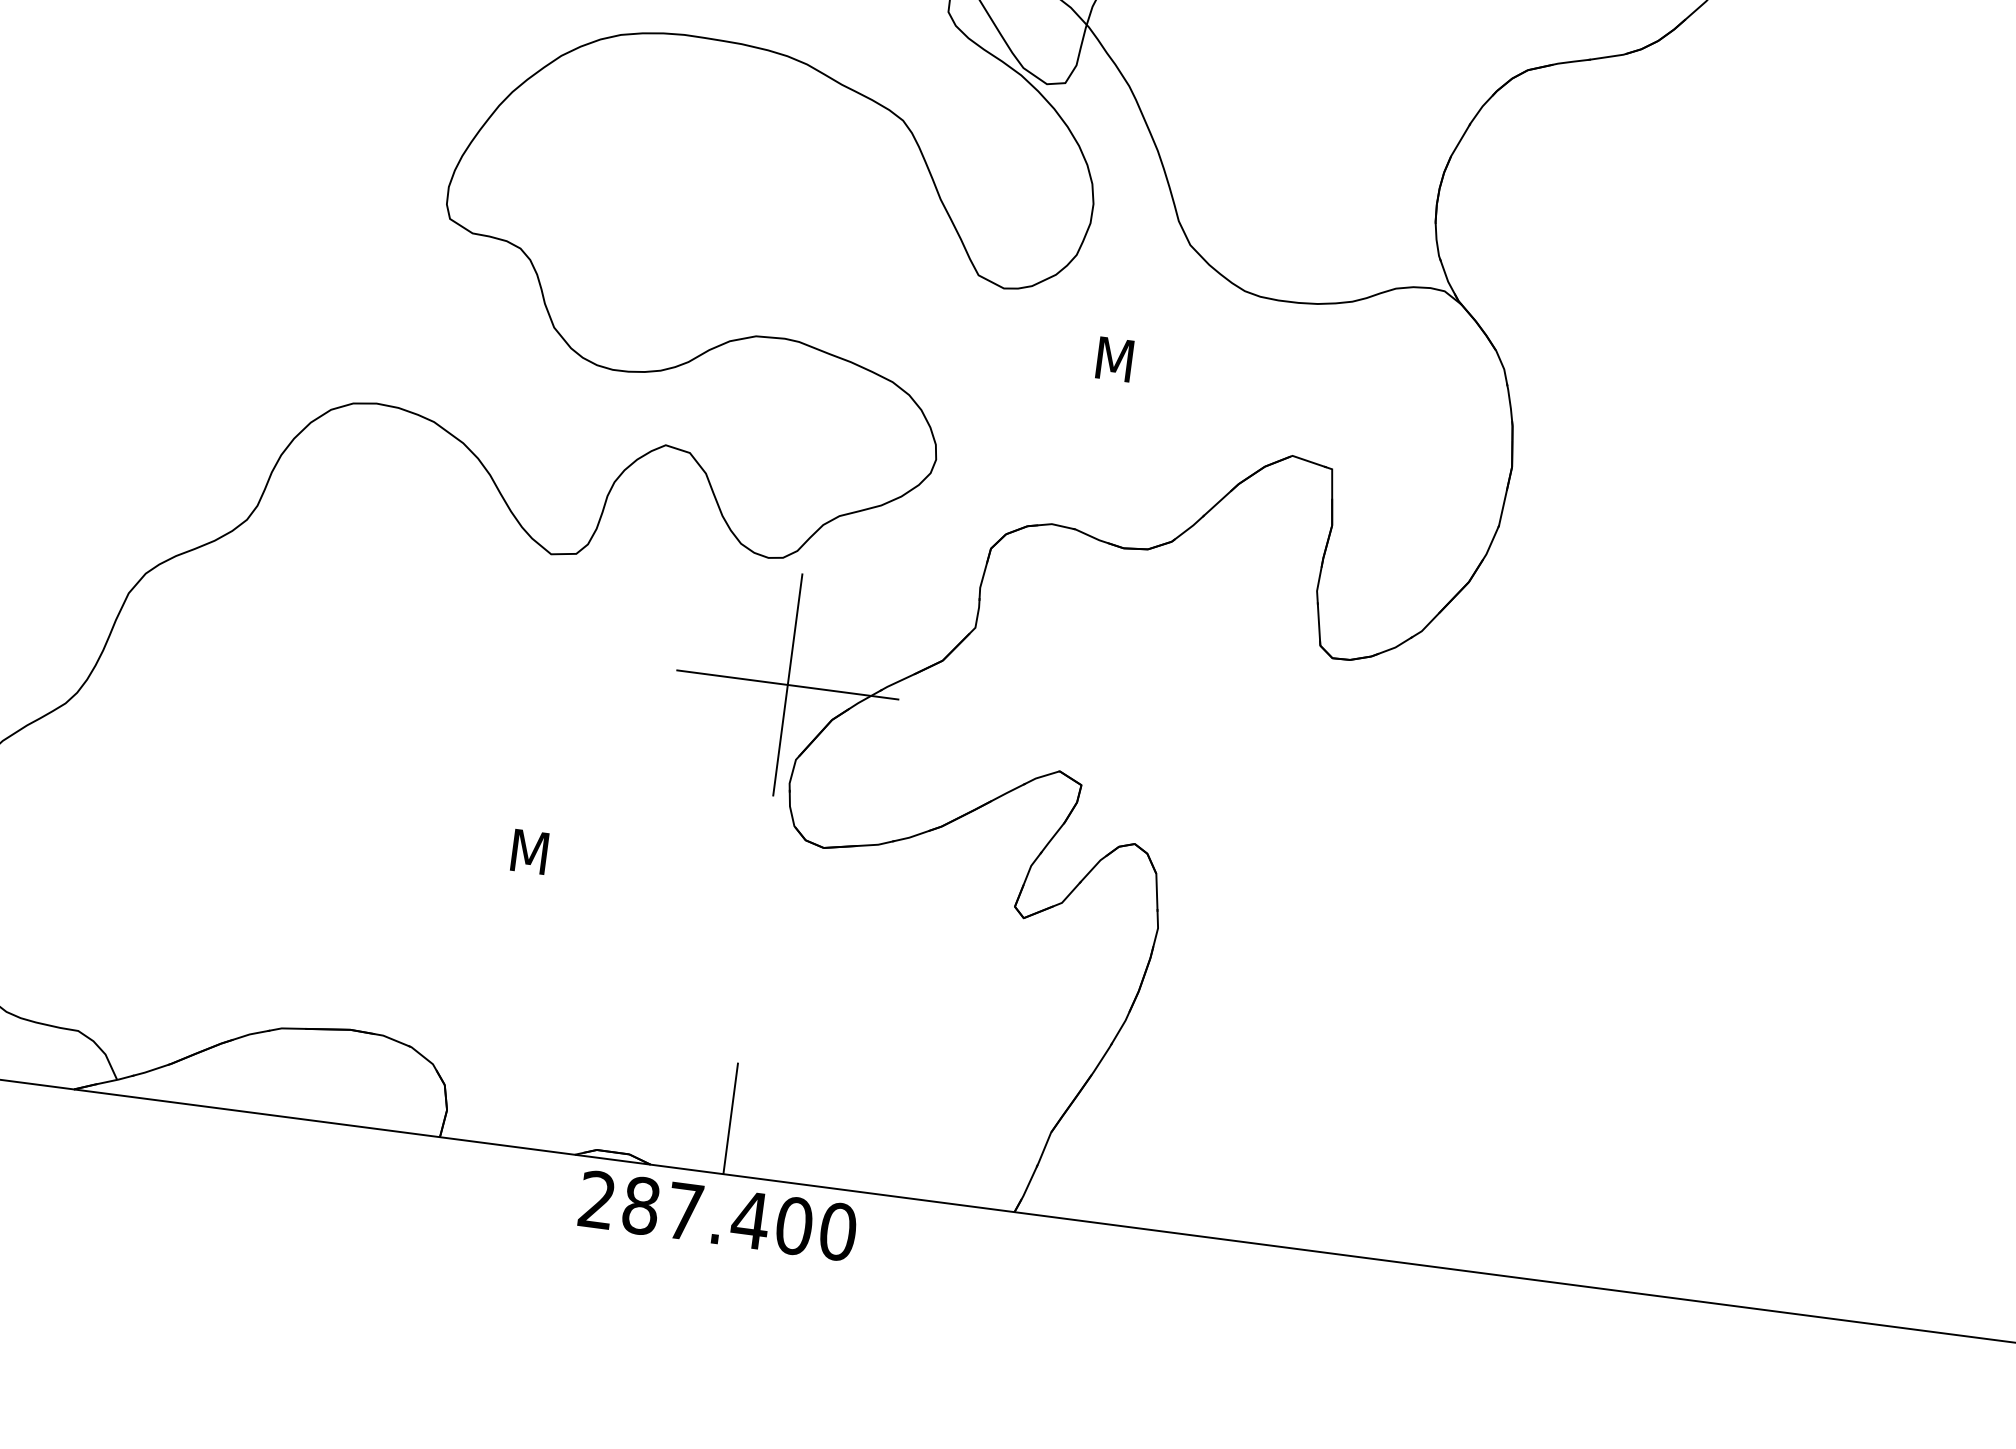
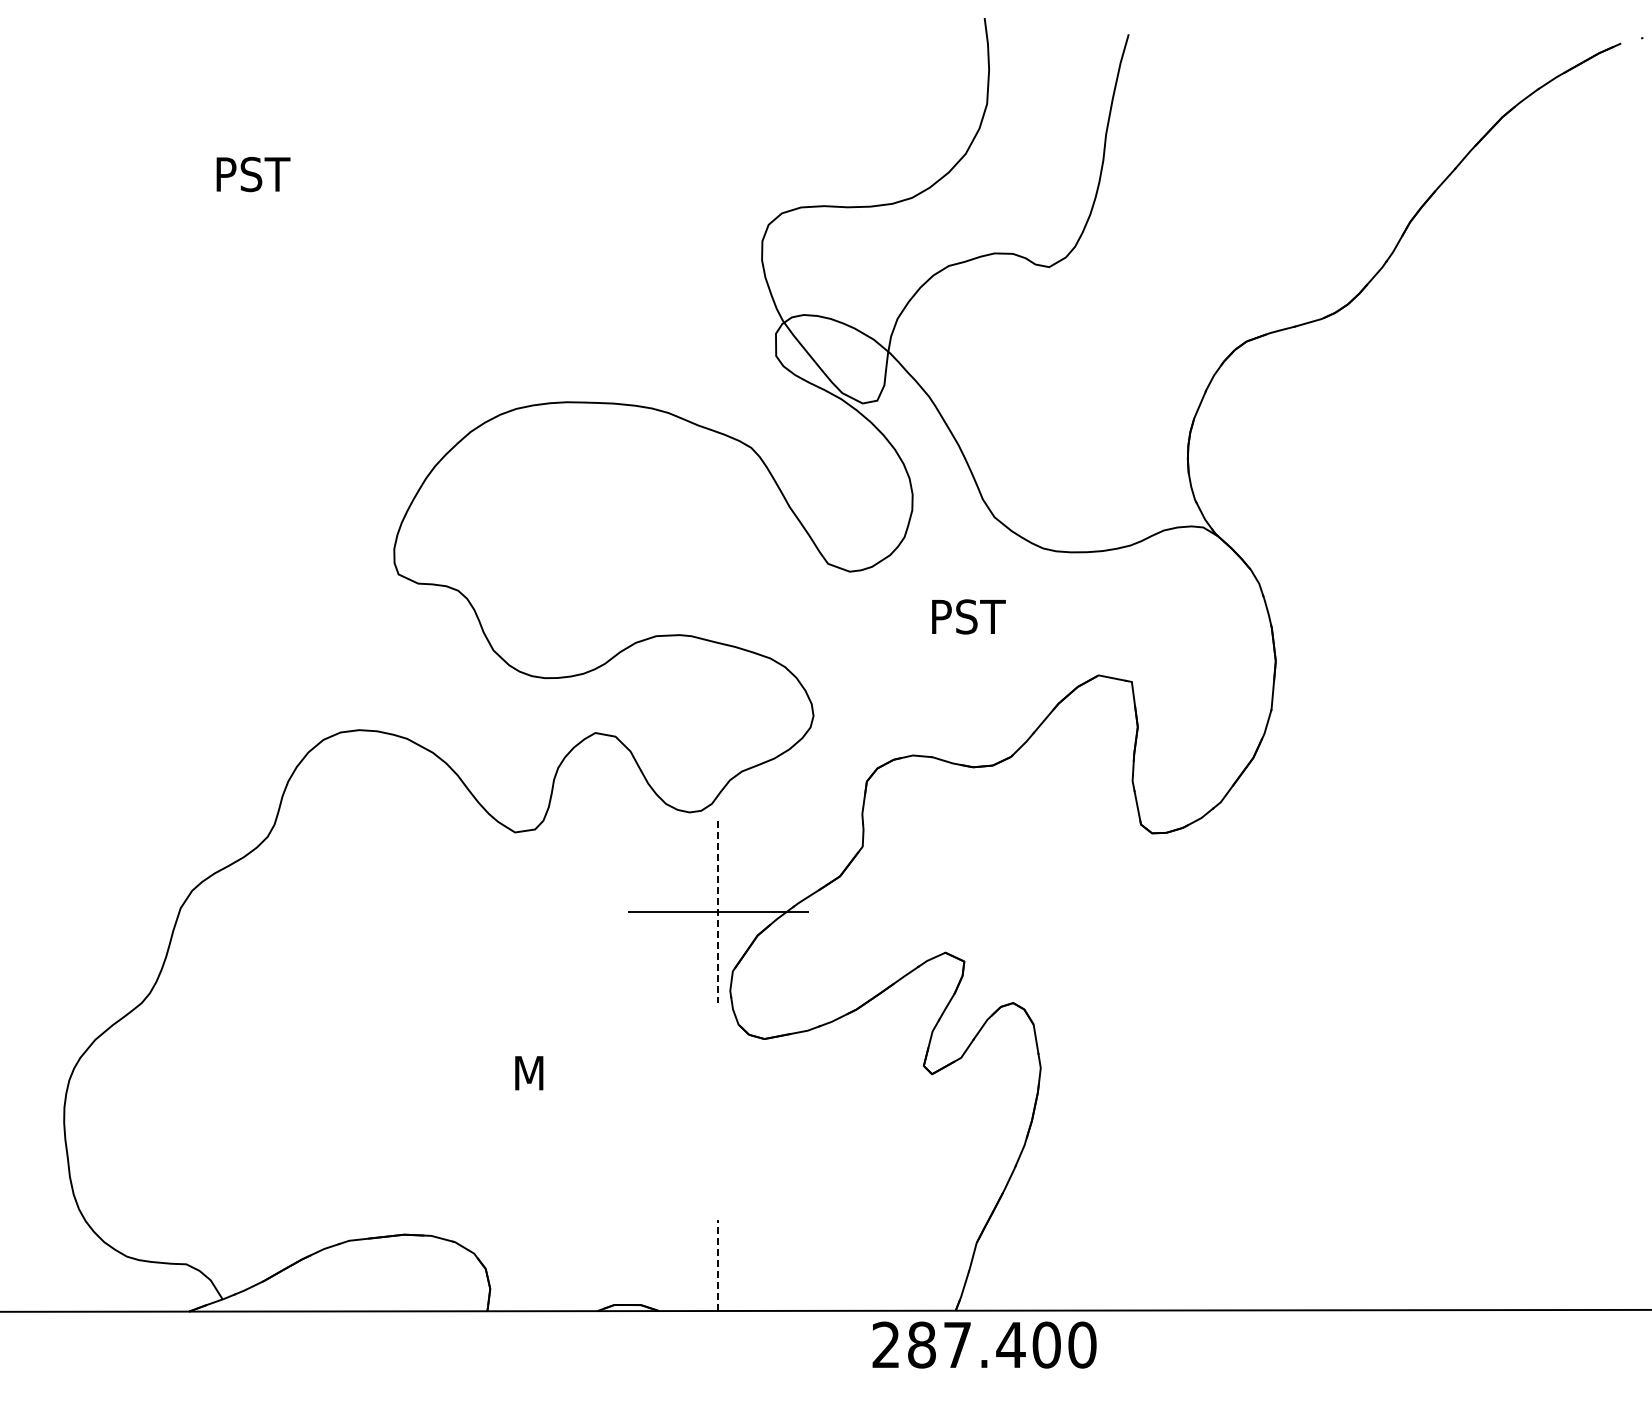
text: (1144, 362) -> (970, 616), M -> PST
line: (787, 685) -> (718, 912), solid -> dashed
line: (730, 1118) -> (718, 1265), solid -> dashed
text: (718, 1215) -> (984, 1344), moved

